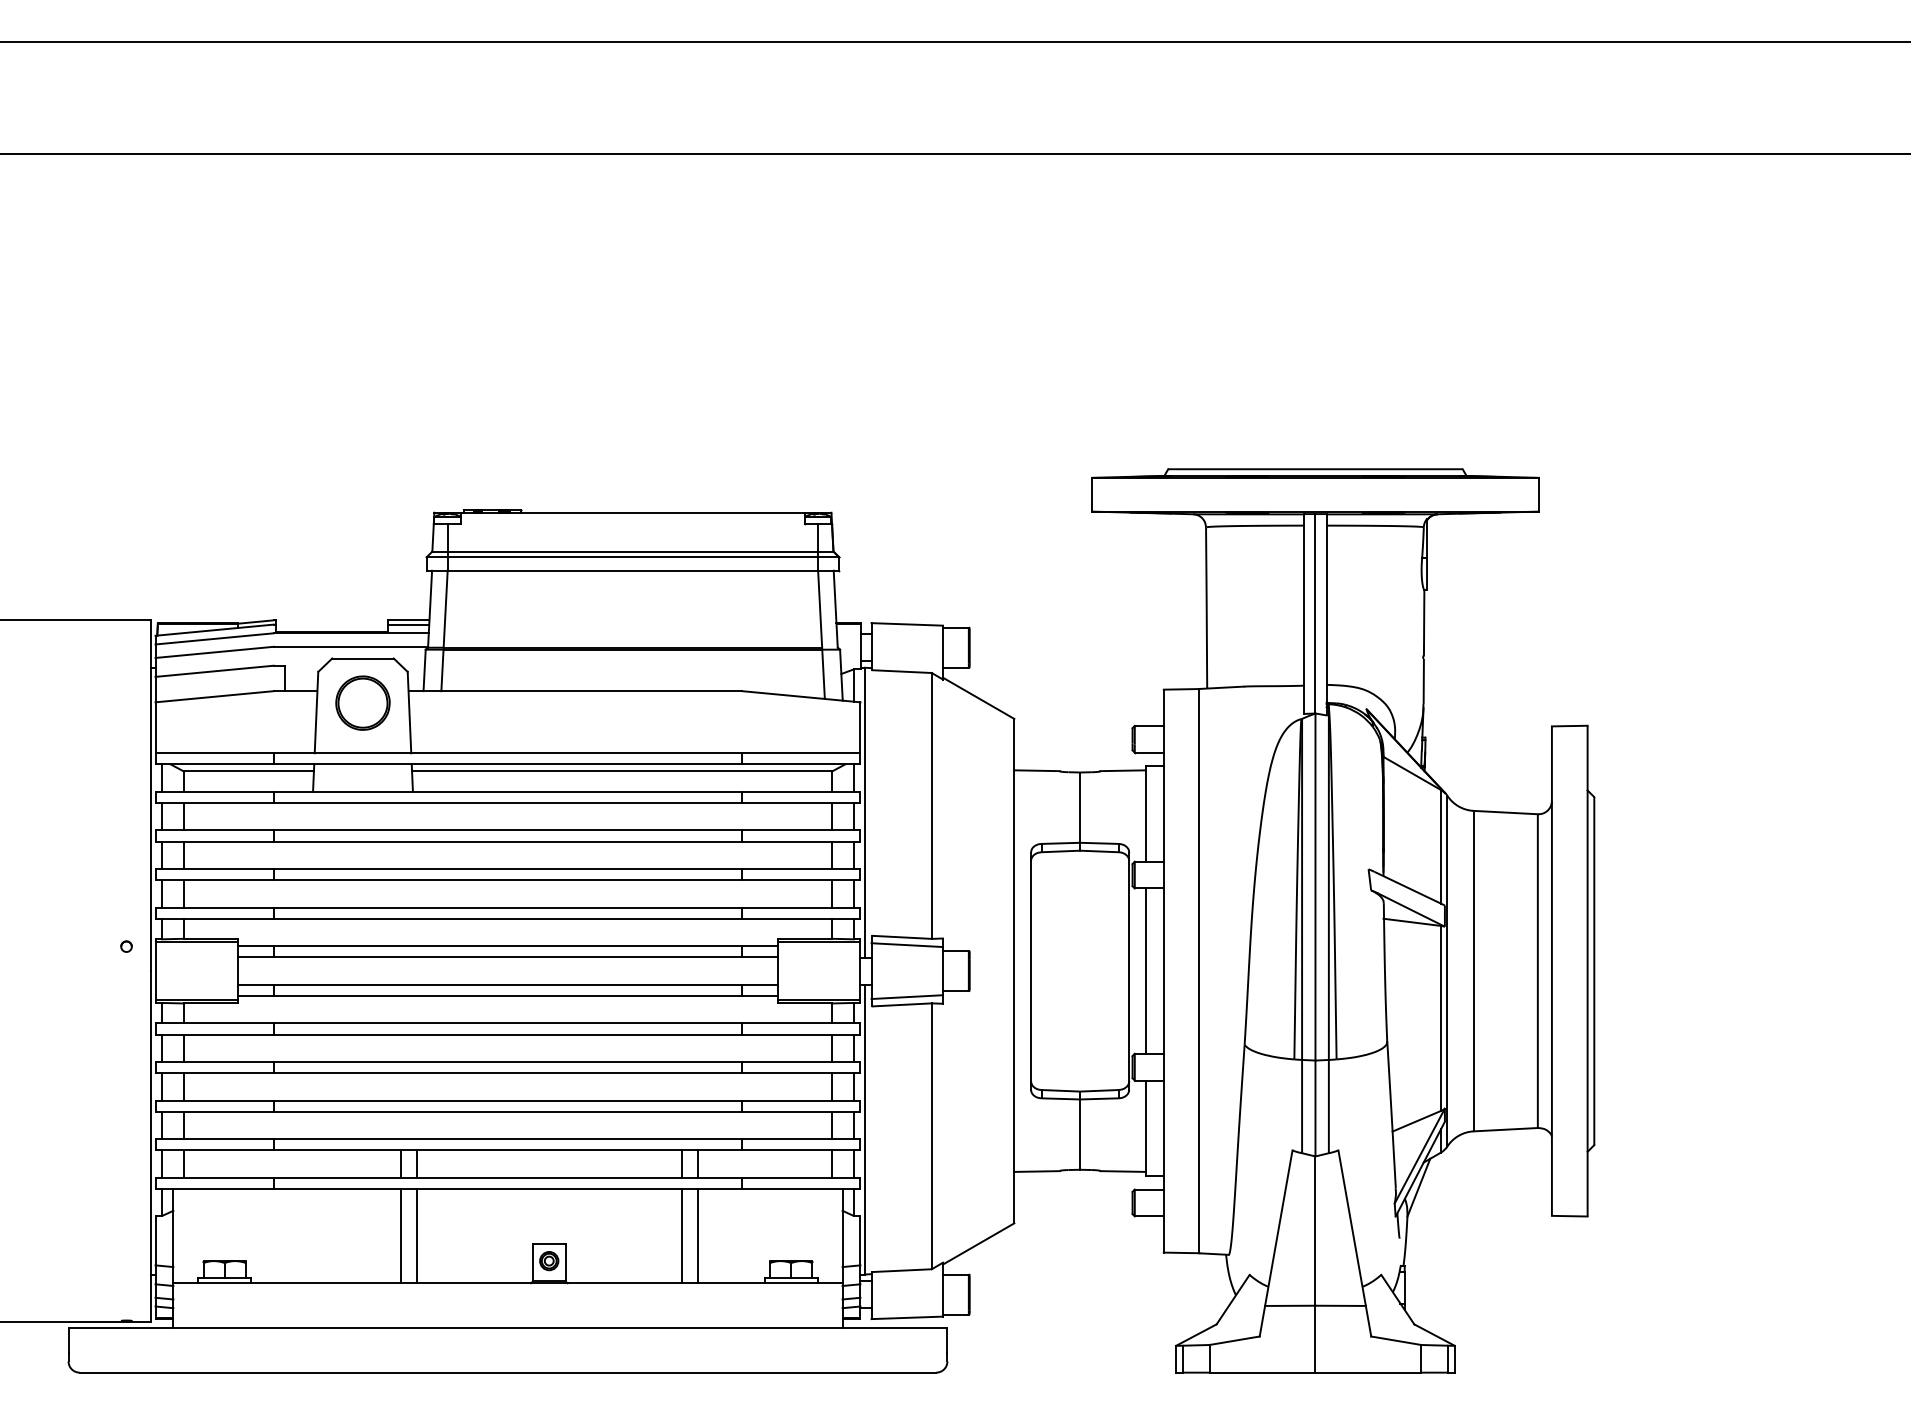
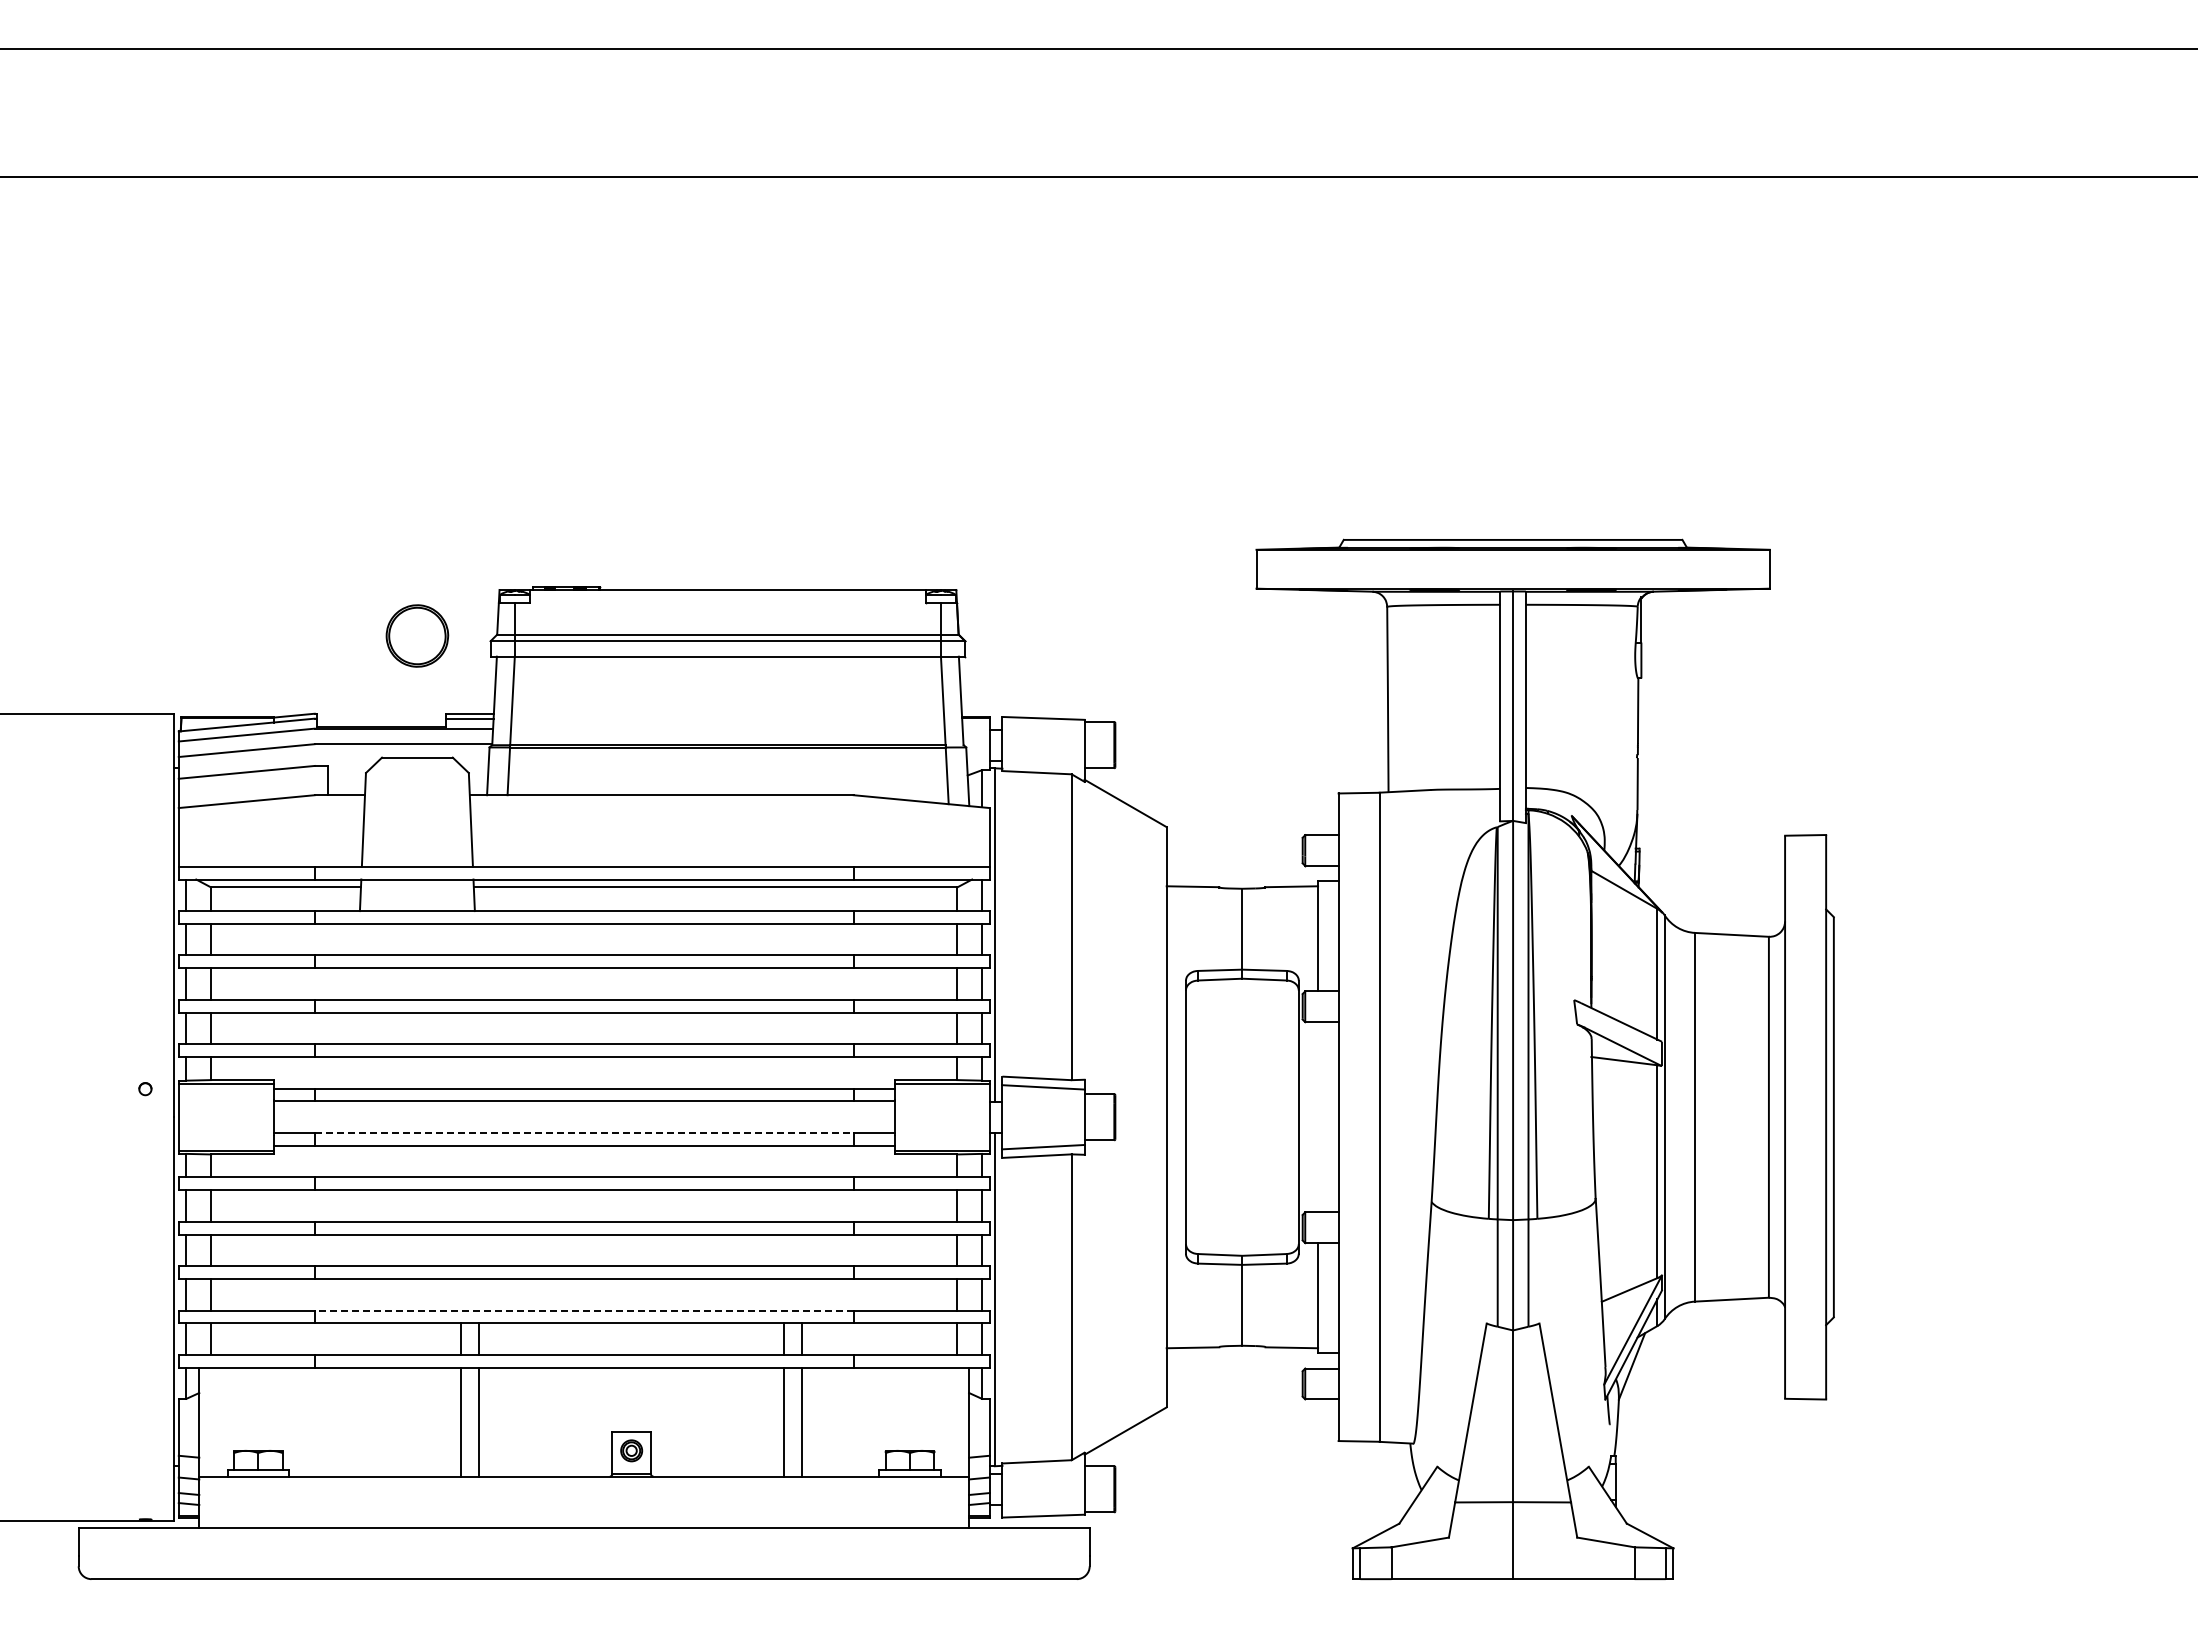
part: (363, 702) -> (417, 635), moved
line: (1146, 971) -> (1318, 1117), removed
line: (508, 985) -> (584, 1133), solid -> dashed
line: (507, 1139) -> (583, 1310), solid -> dashed

